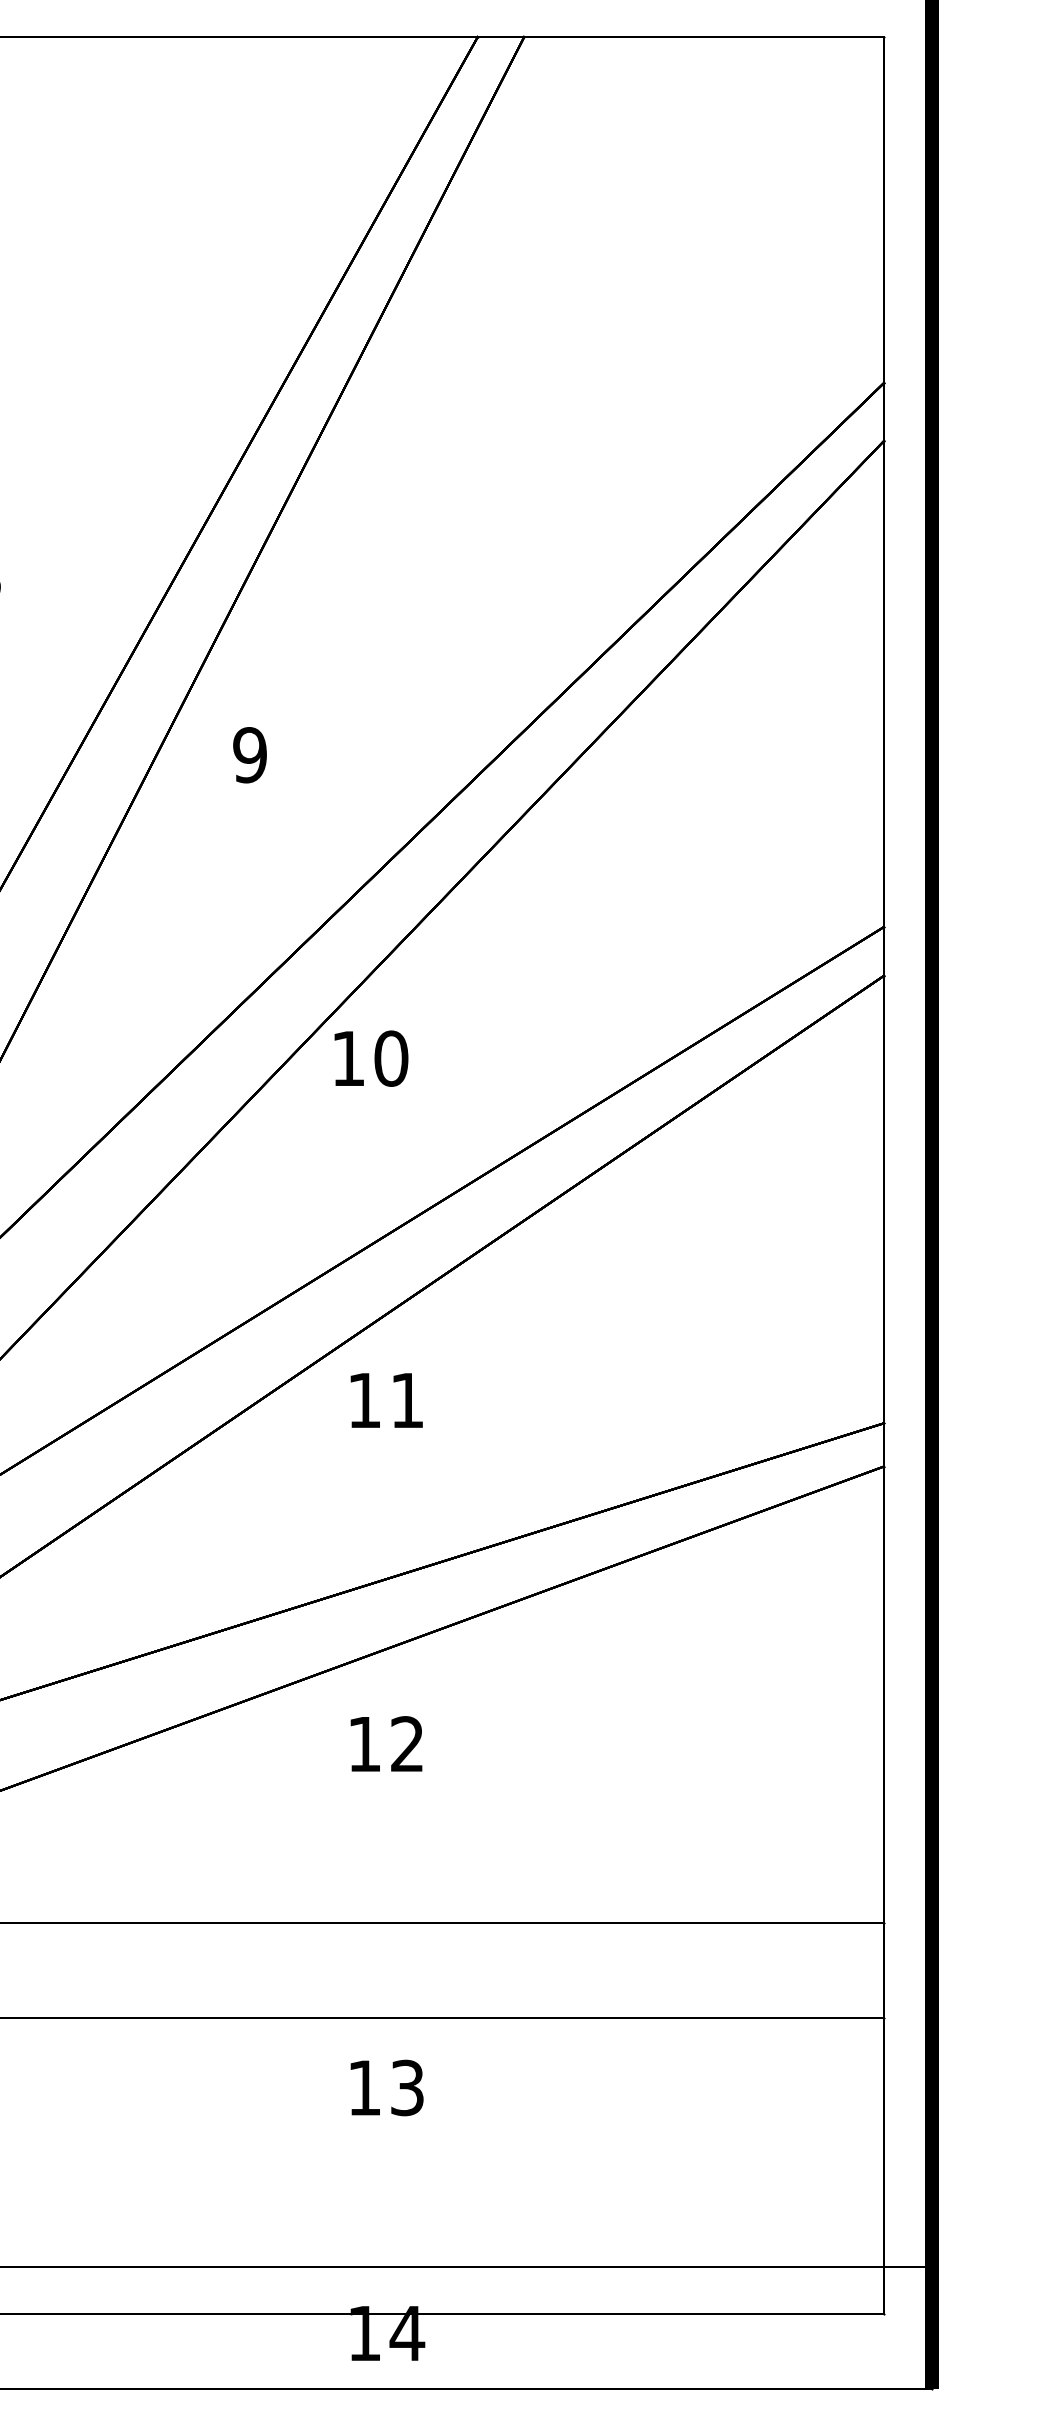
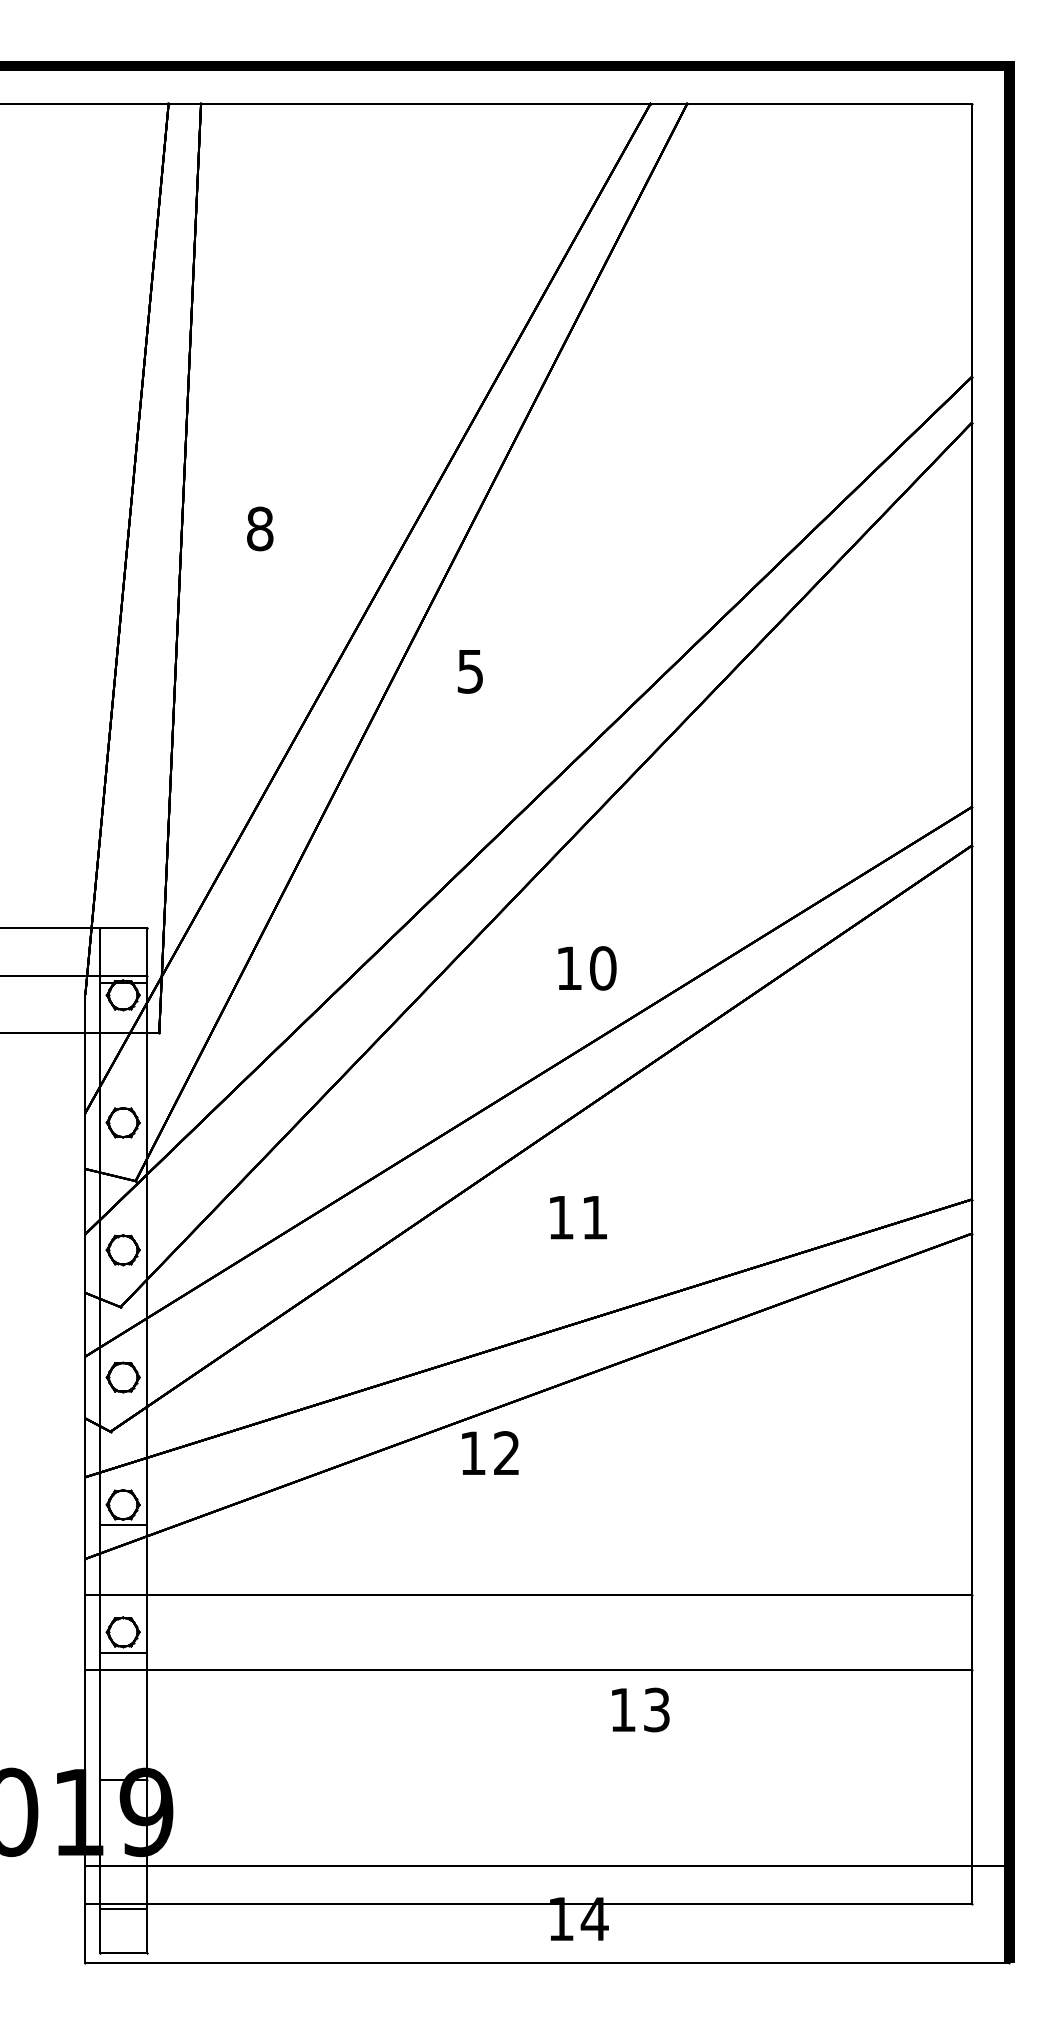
text: (250, 755) -> (470, 671), 9 -> 5
text: (371, 1058) -> (587, 968), moved
text: (386, 1400) -> (578, 1217), moved
text: (386, 1743) -> (490, 1452), moved
text: (386, 2087) -> (640, 1709), moved

